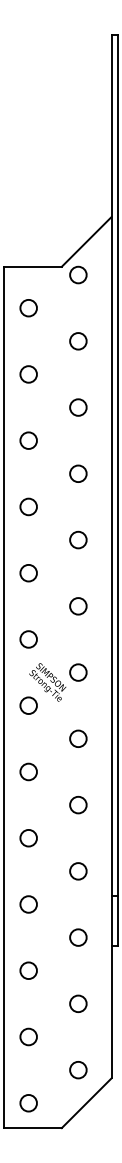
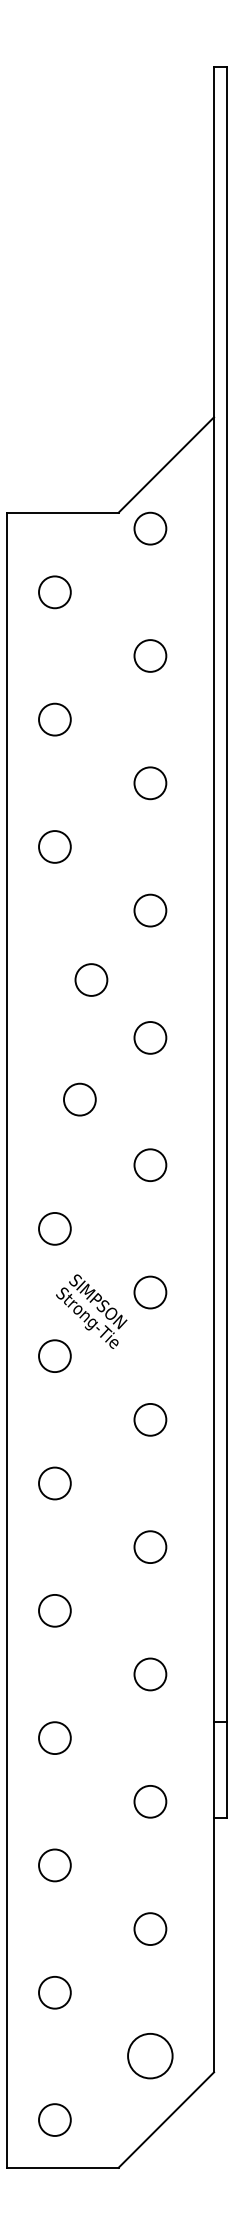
circle: (28, 506) -> (91, 979), moved
circle: (28, 573) -> (79, 1100), moved
circle: (78, 1070) -> (150, 2057), size x1.4

